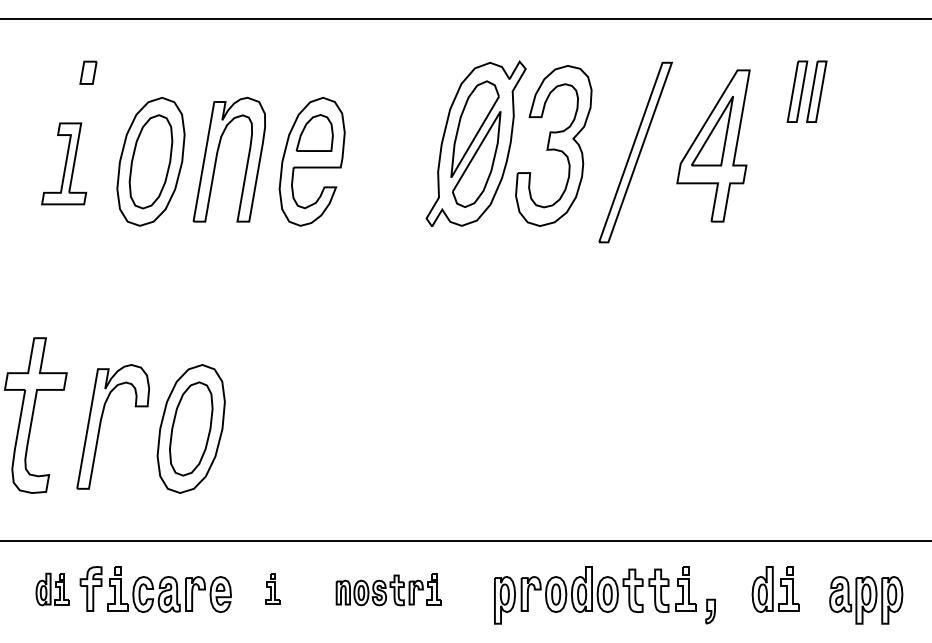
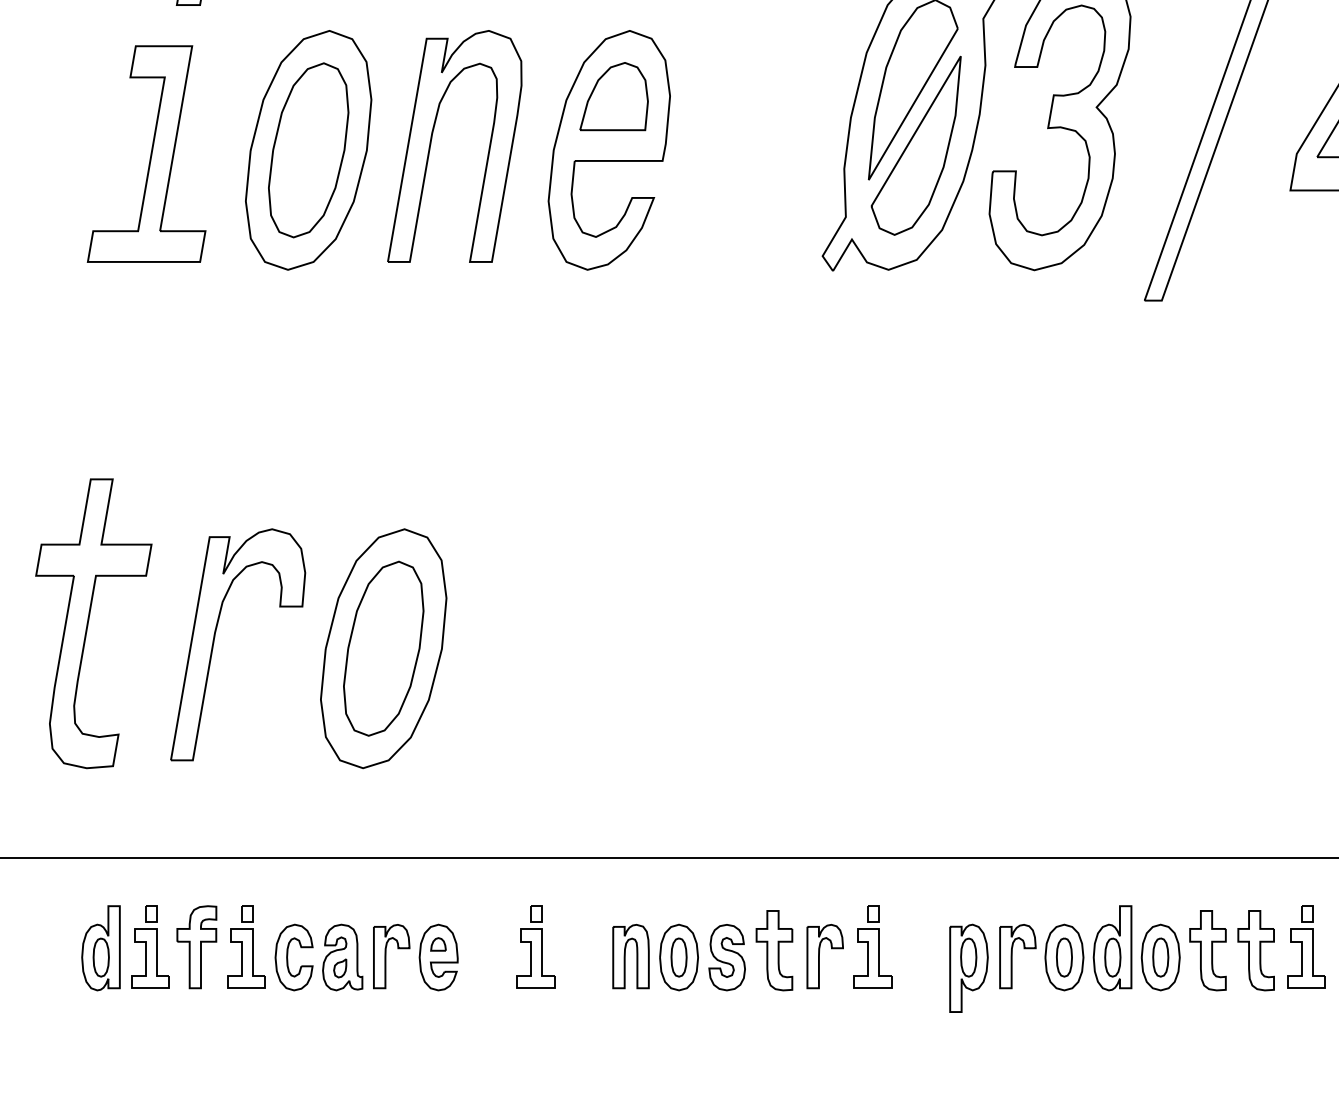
part: (63, 163) -> (145, 153), size x1.43
part: (272, 588) -> (535, 946), size x1.43
part: (52, 589) -> (124, 948), size x1.43
part: (388, 589) -> (751, 948), size x1.43

